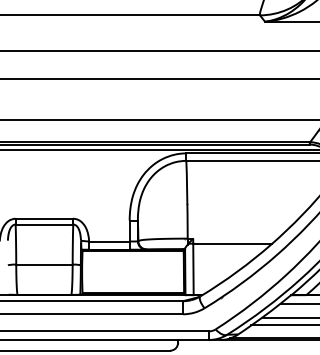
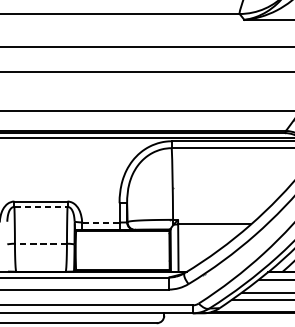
line: (44, 224) -> (41, 206), solid -> dashed
line: (108, 241) -> (100, 222), solid -> dashed
line: (43, 264) -> (40, 243), solid -> dashed

